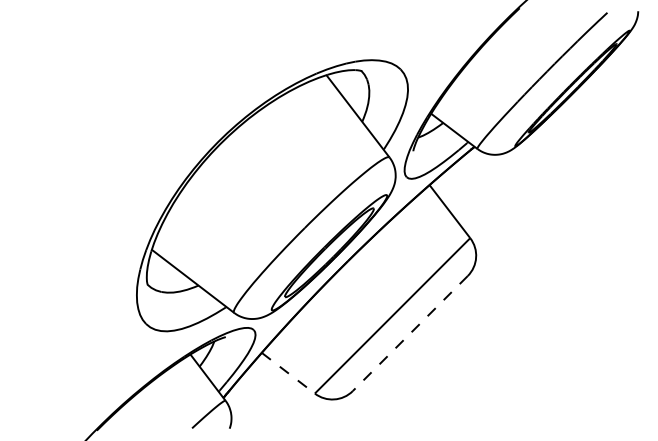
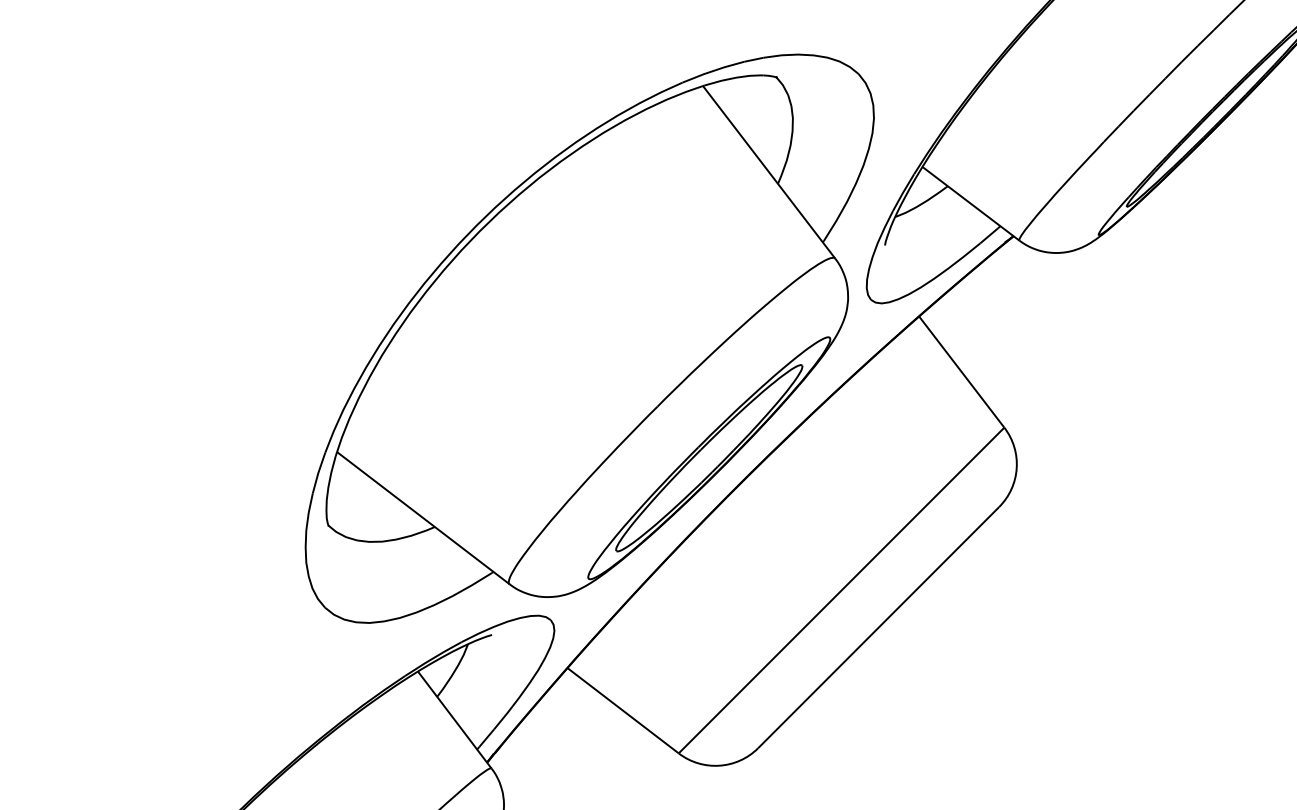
line: (409, 333) -> (877, 627), dashed -> solid
line: (288, 373) -> (623, 711), dashed -> solid

